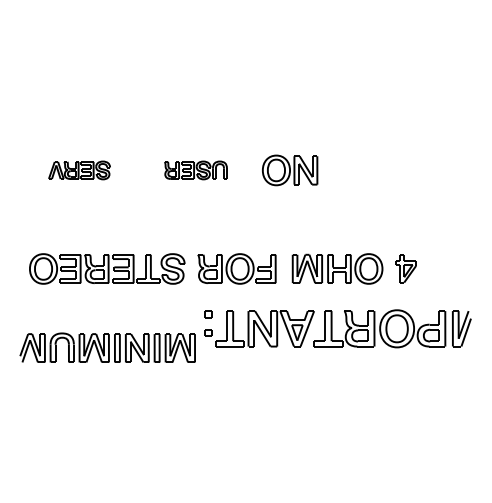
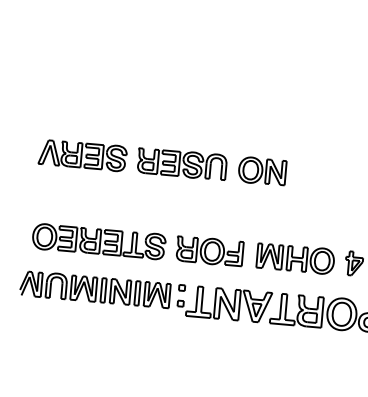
part: (79, 170) -> (82, 155), size x1.67
part: (195, 170) -> (181, 164), size x1.67
part: (107, 347) -> (95, 289), moved

